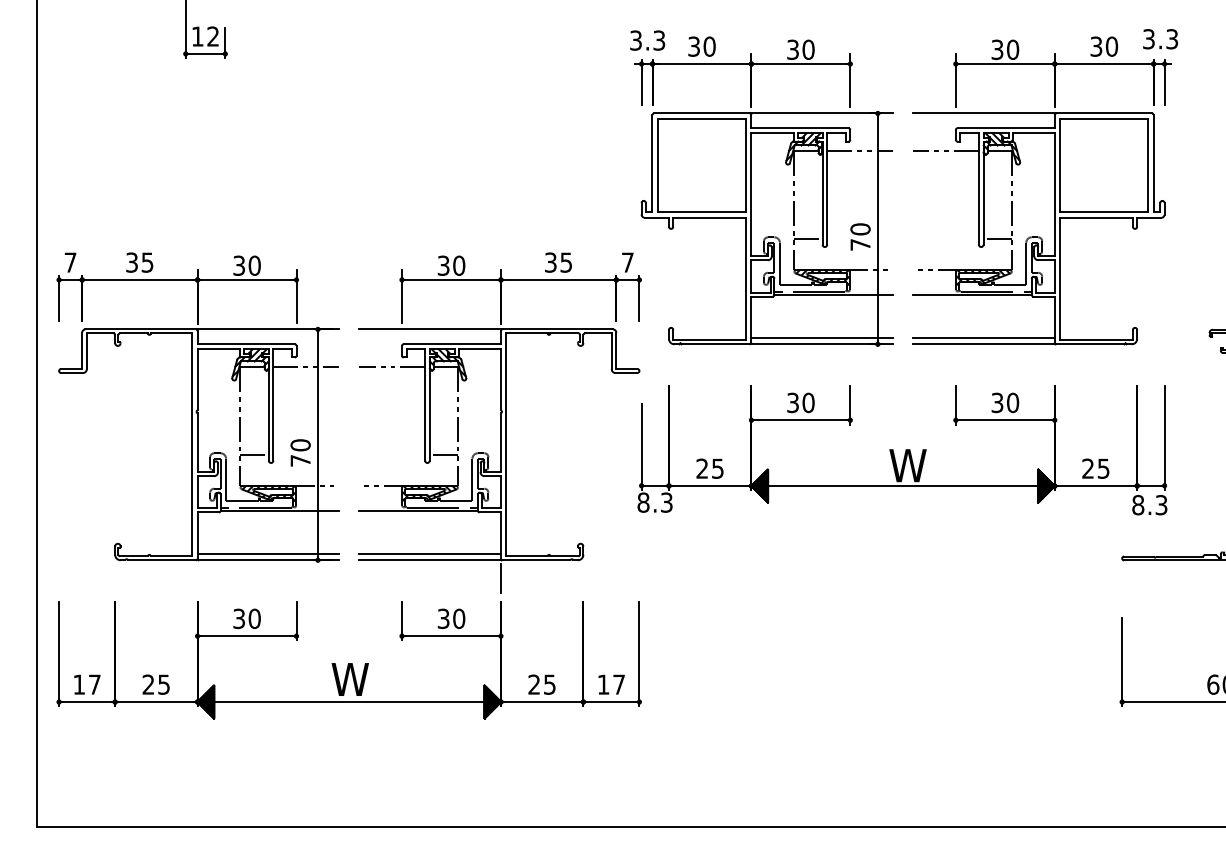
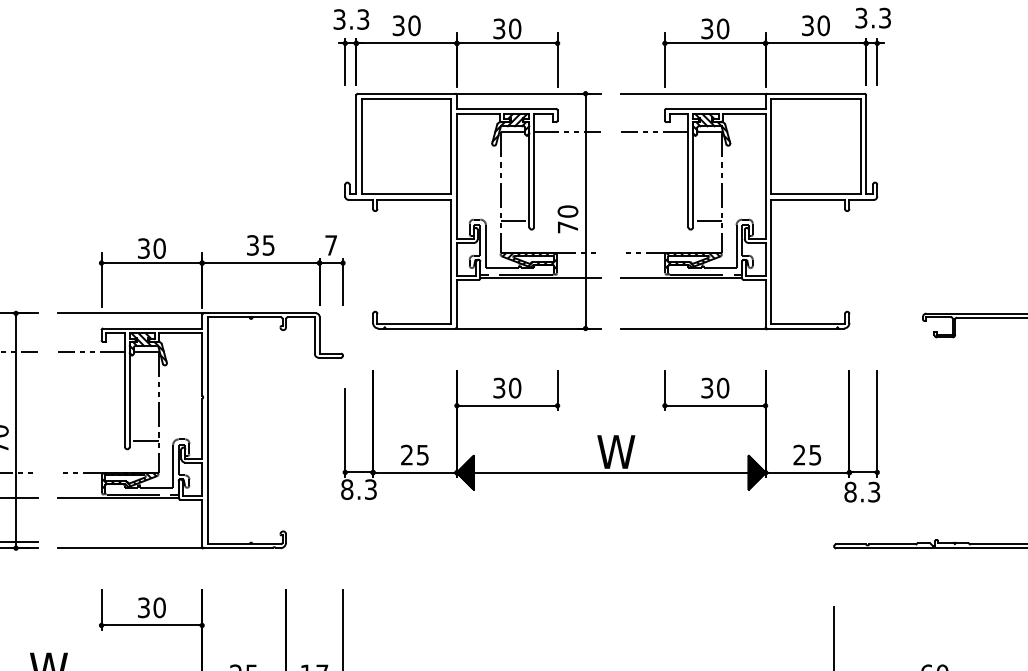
line: (822, 337) -> (529, 321), removed
line: (983, 337) -> (693, 321), removed
line: (429, 553) -> (129, 541), removed
line: (500, 578) -> (201, 566), removed

